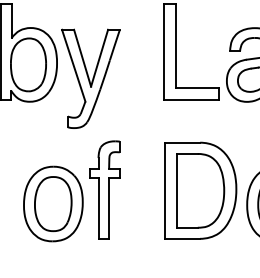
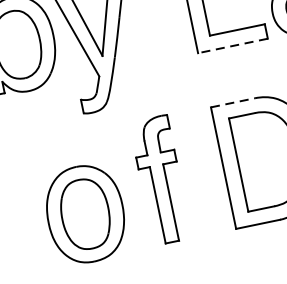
line: (191, 99) -> (232, 45), solid -> dashed
line: (183, 142) -> (233, 102), solid -> dashed
part: (104, 189) -> (160, 179), moved

